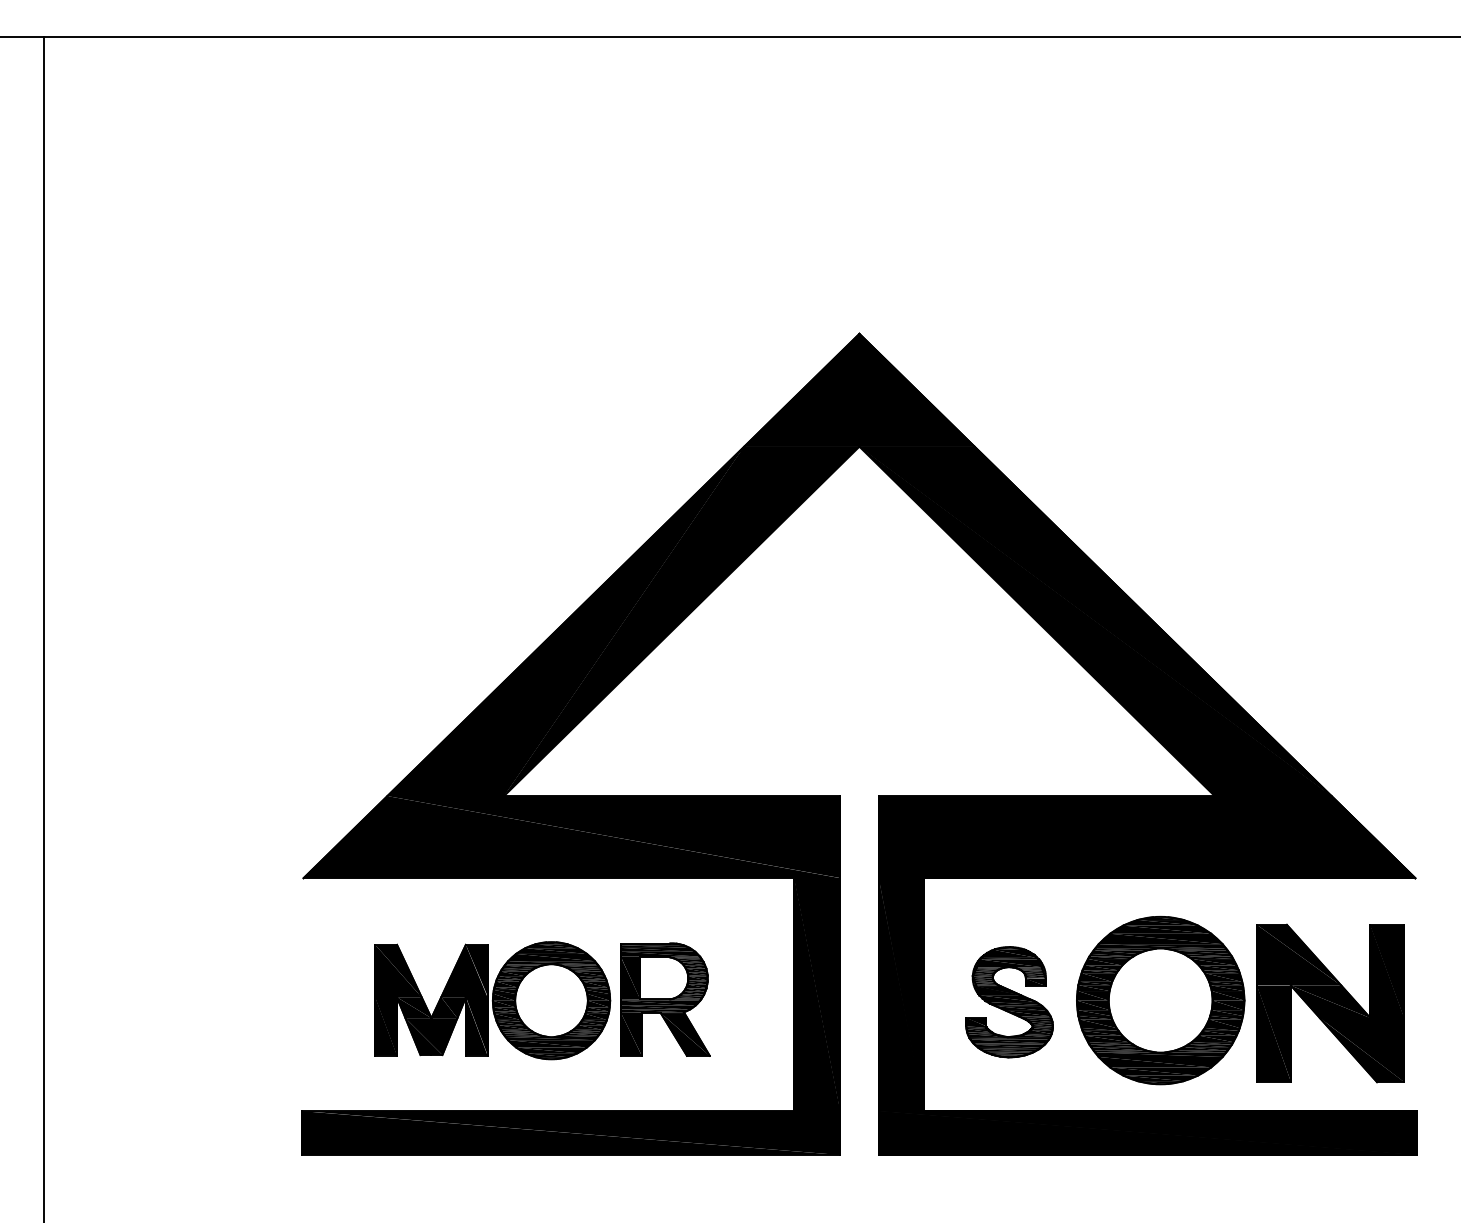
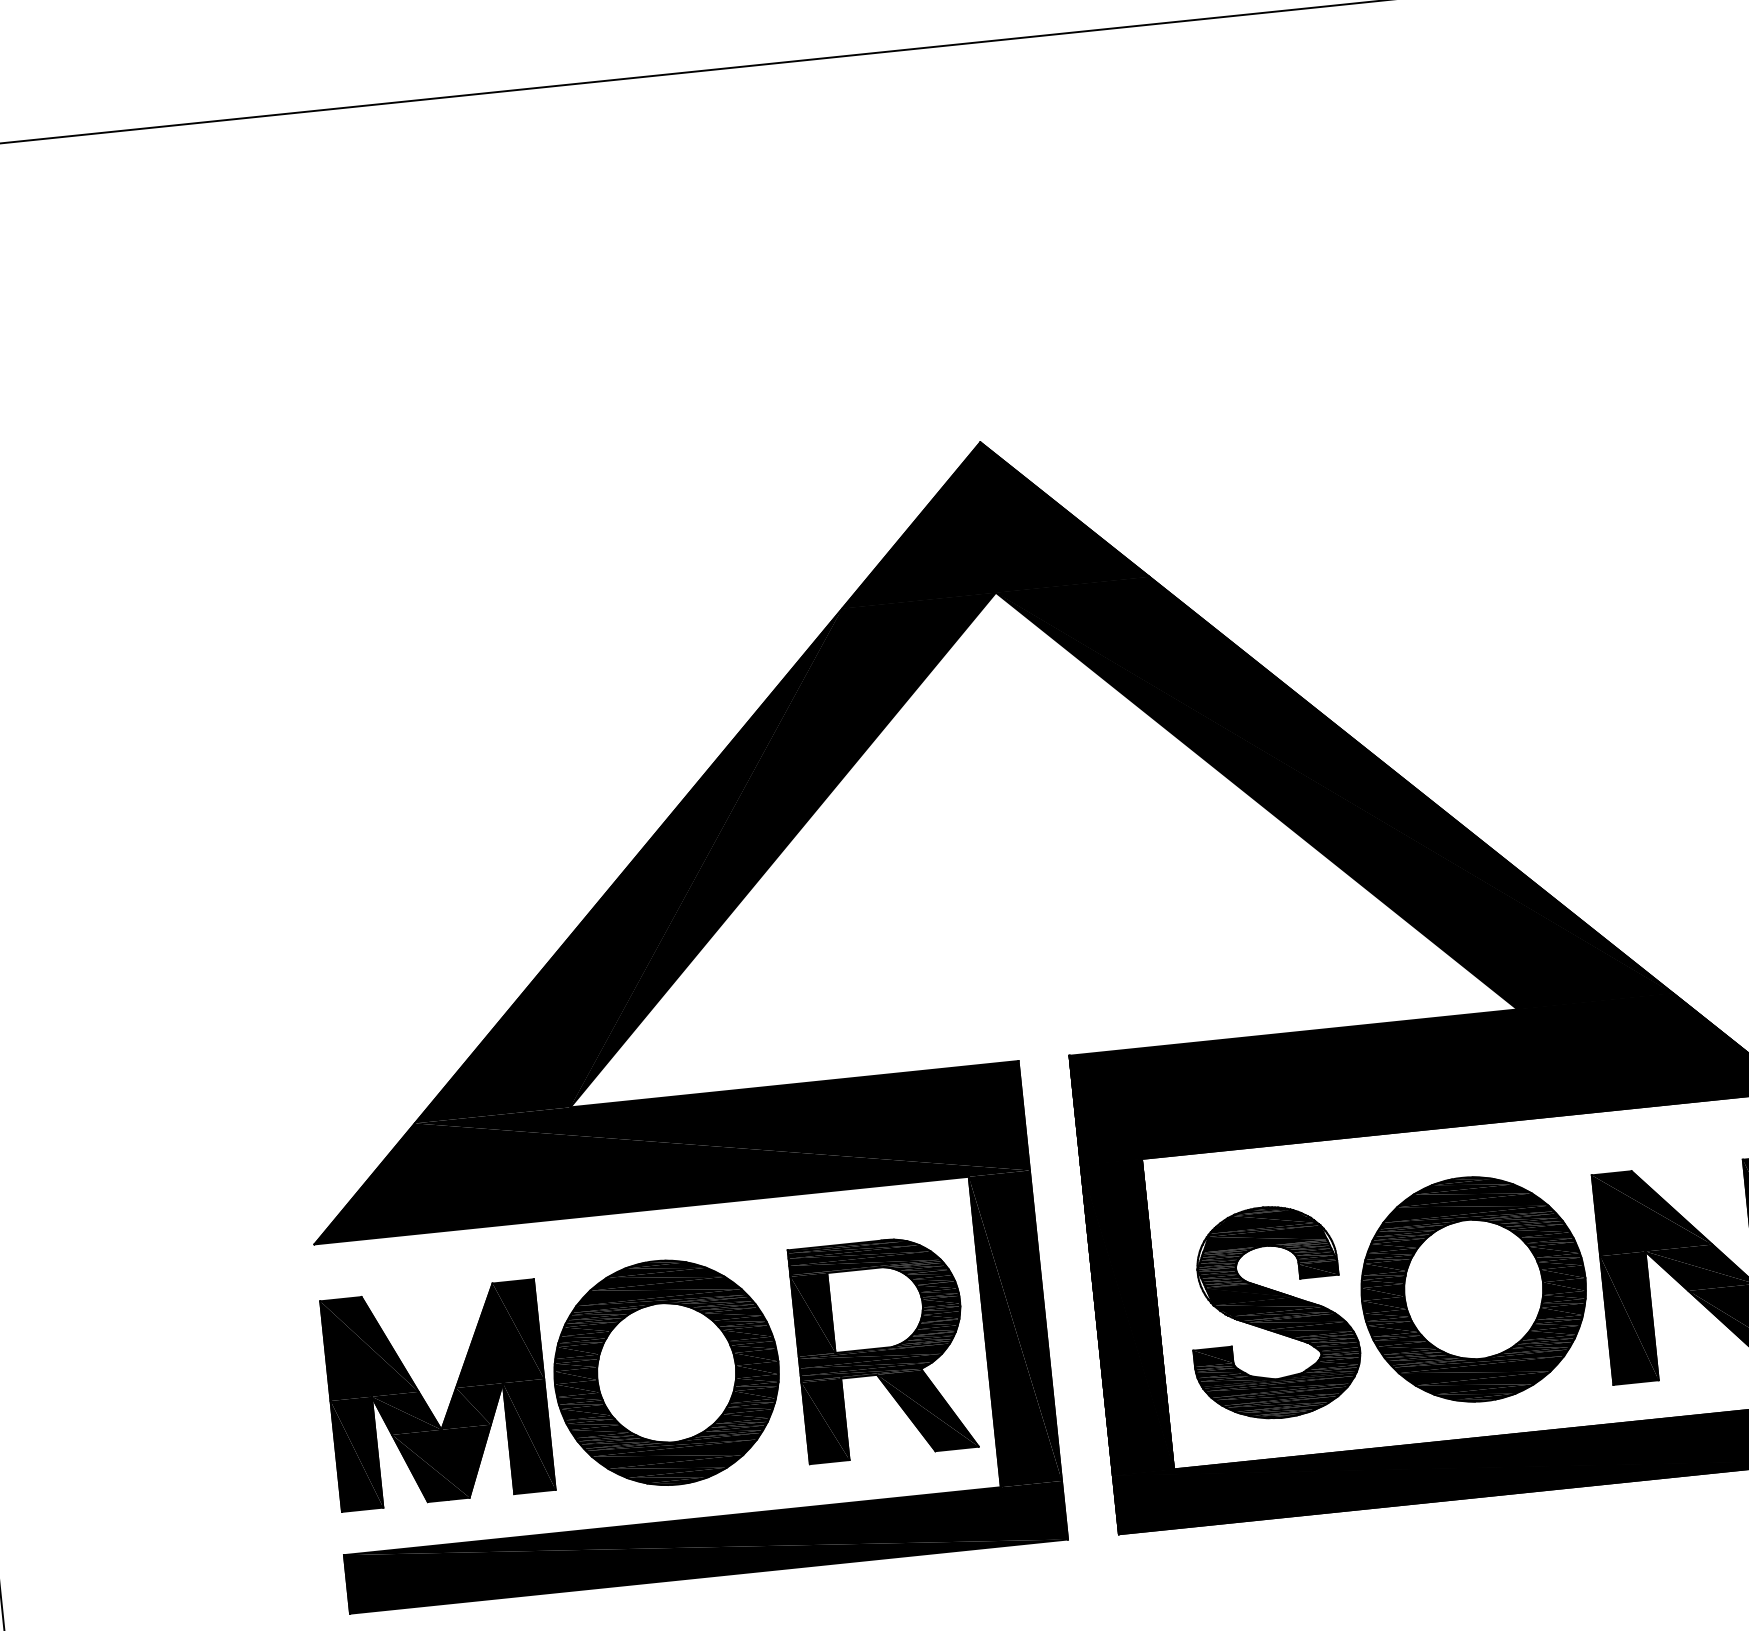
part: (542, 1000) -> (649, 1374), size x1.43
part: (1009, 1001) -> (1272, 1311), size x1.43

